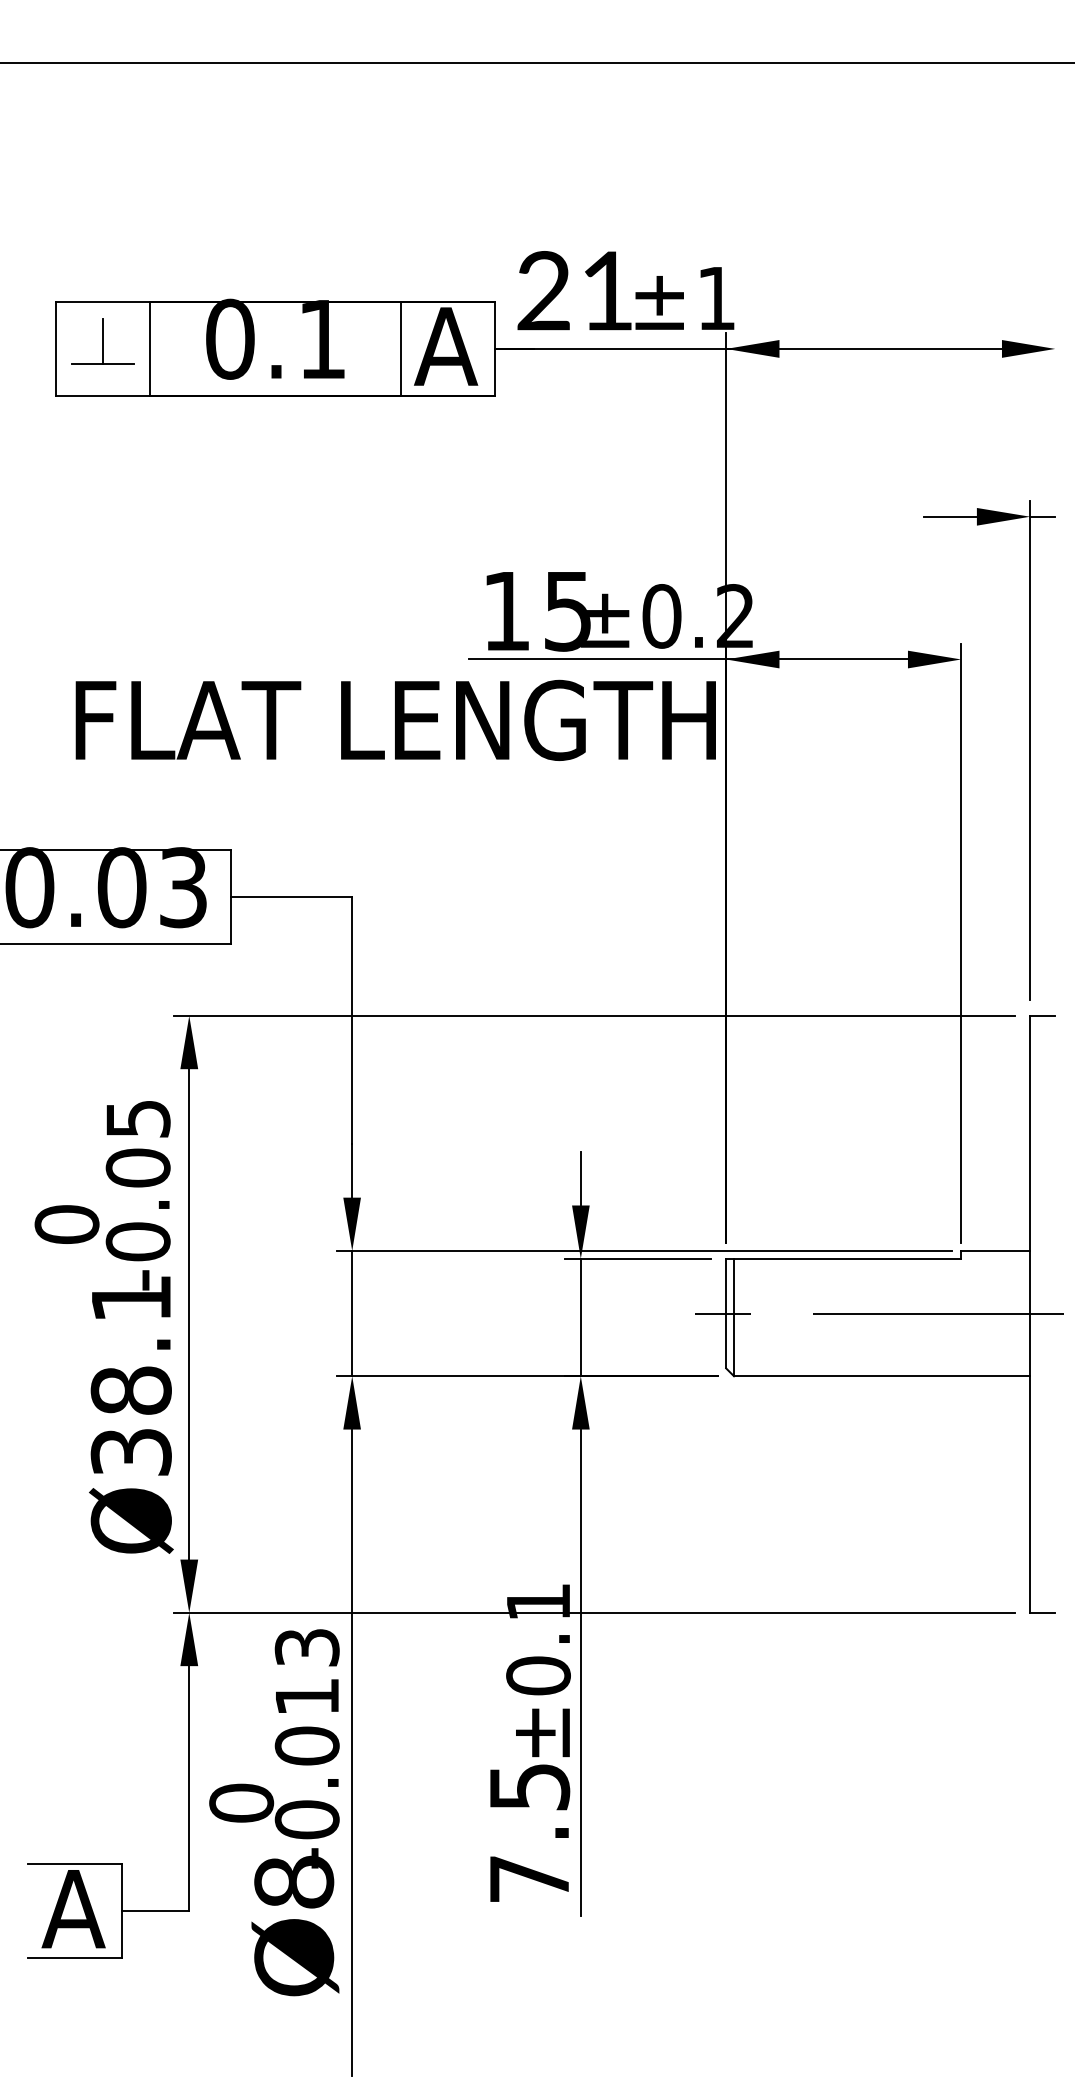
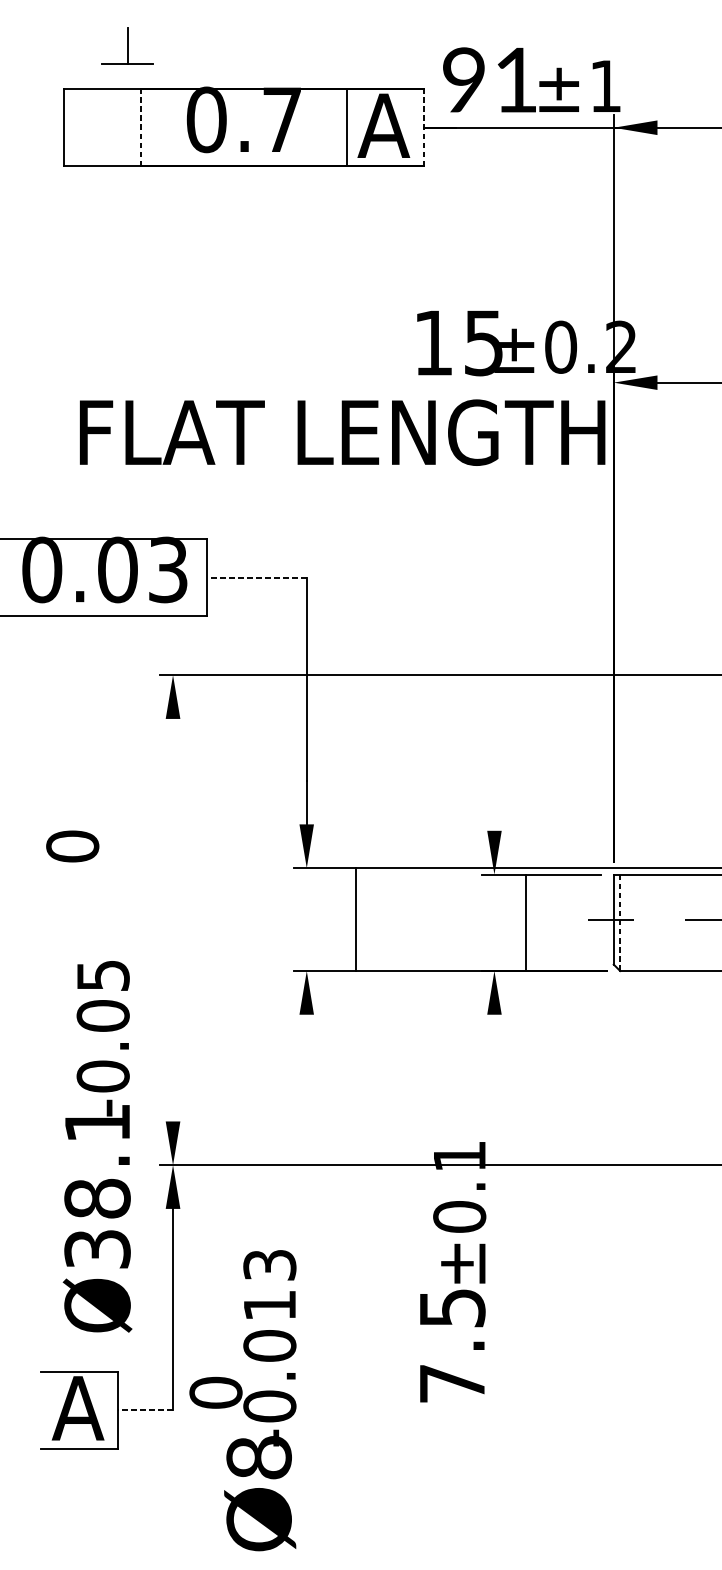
text: (543, 290) -> (463, 79), 21 -> 91
text: (322, 339) -> (282, 120), 0.1 -> 0.7
part: (102, 341) -> (127, 46), moved
line: (149, 348) -> (140, 127), solid -> dashed
line: (494, 348) -> (423, 127), solid -> dashed
line: (601, 659) -> (511, 382), removed
line: (291, 897) -> (256, 578), solid -> dashed
line: (580, 1178) -> (494, 808), removed
line: (352, 1313) -> (356, 919), moved
line: (189, 1314) -> (173, 920), removed
line: (580, 1317) -> (525, 922), moved
line: (734, 1317) -> (620, 922), solid -> dashed
text: (131, 1327) -> (97, 1146), moved
line: (580, 1672) -> (494, 1214), removed
line: (352, 1752) -> (307, 1279), removed
text: (274, 1812) -> (242, 1400), moved
line: (155, 1911) -> (145, 1410), solid -> dashed

